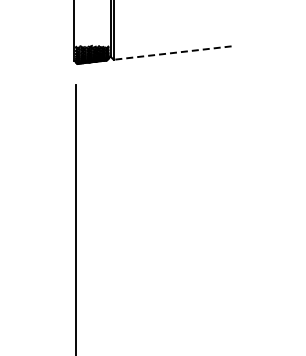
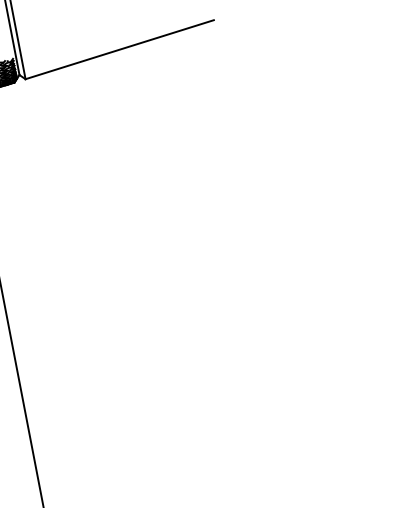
line: (172, 53) -> (119, 50), dashed -> solid

